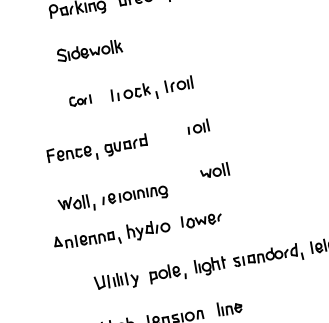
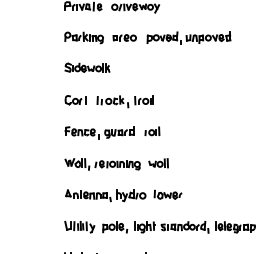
part: (80, 100) -> (75, 100), size x1.43
part: (97, 149) -> (99, 132), moved
part: (112, 198) -> (102, 164), moved
part: (137, 231) -> (123, 195), moved

